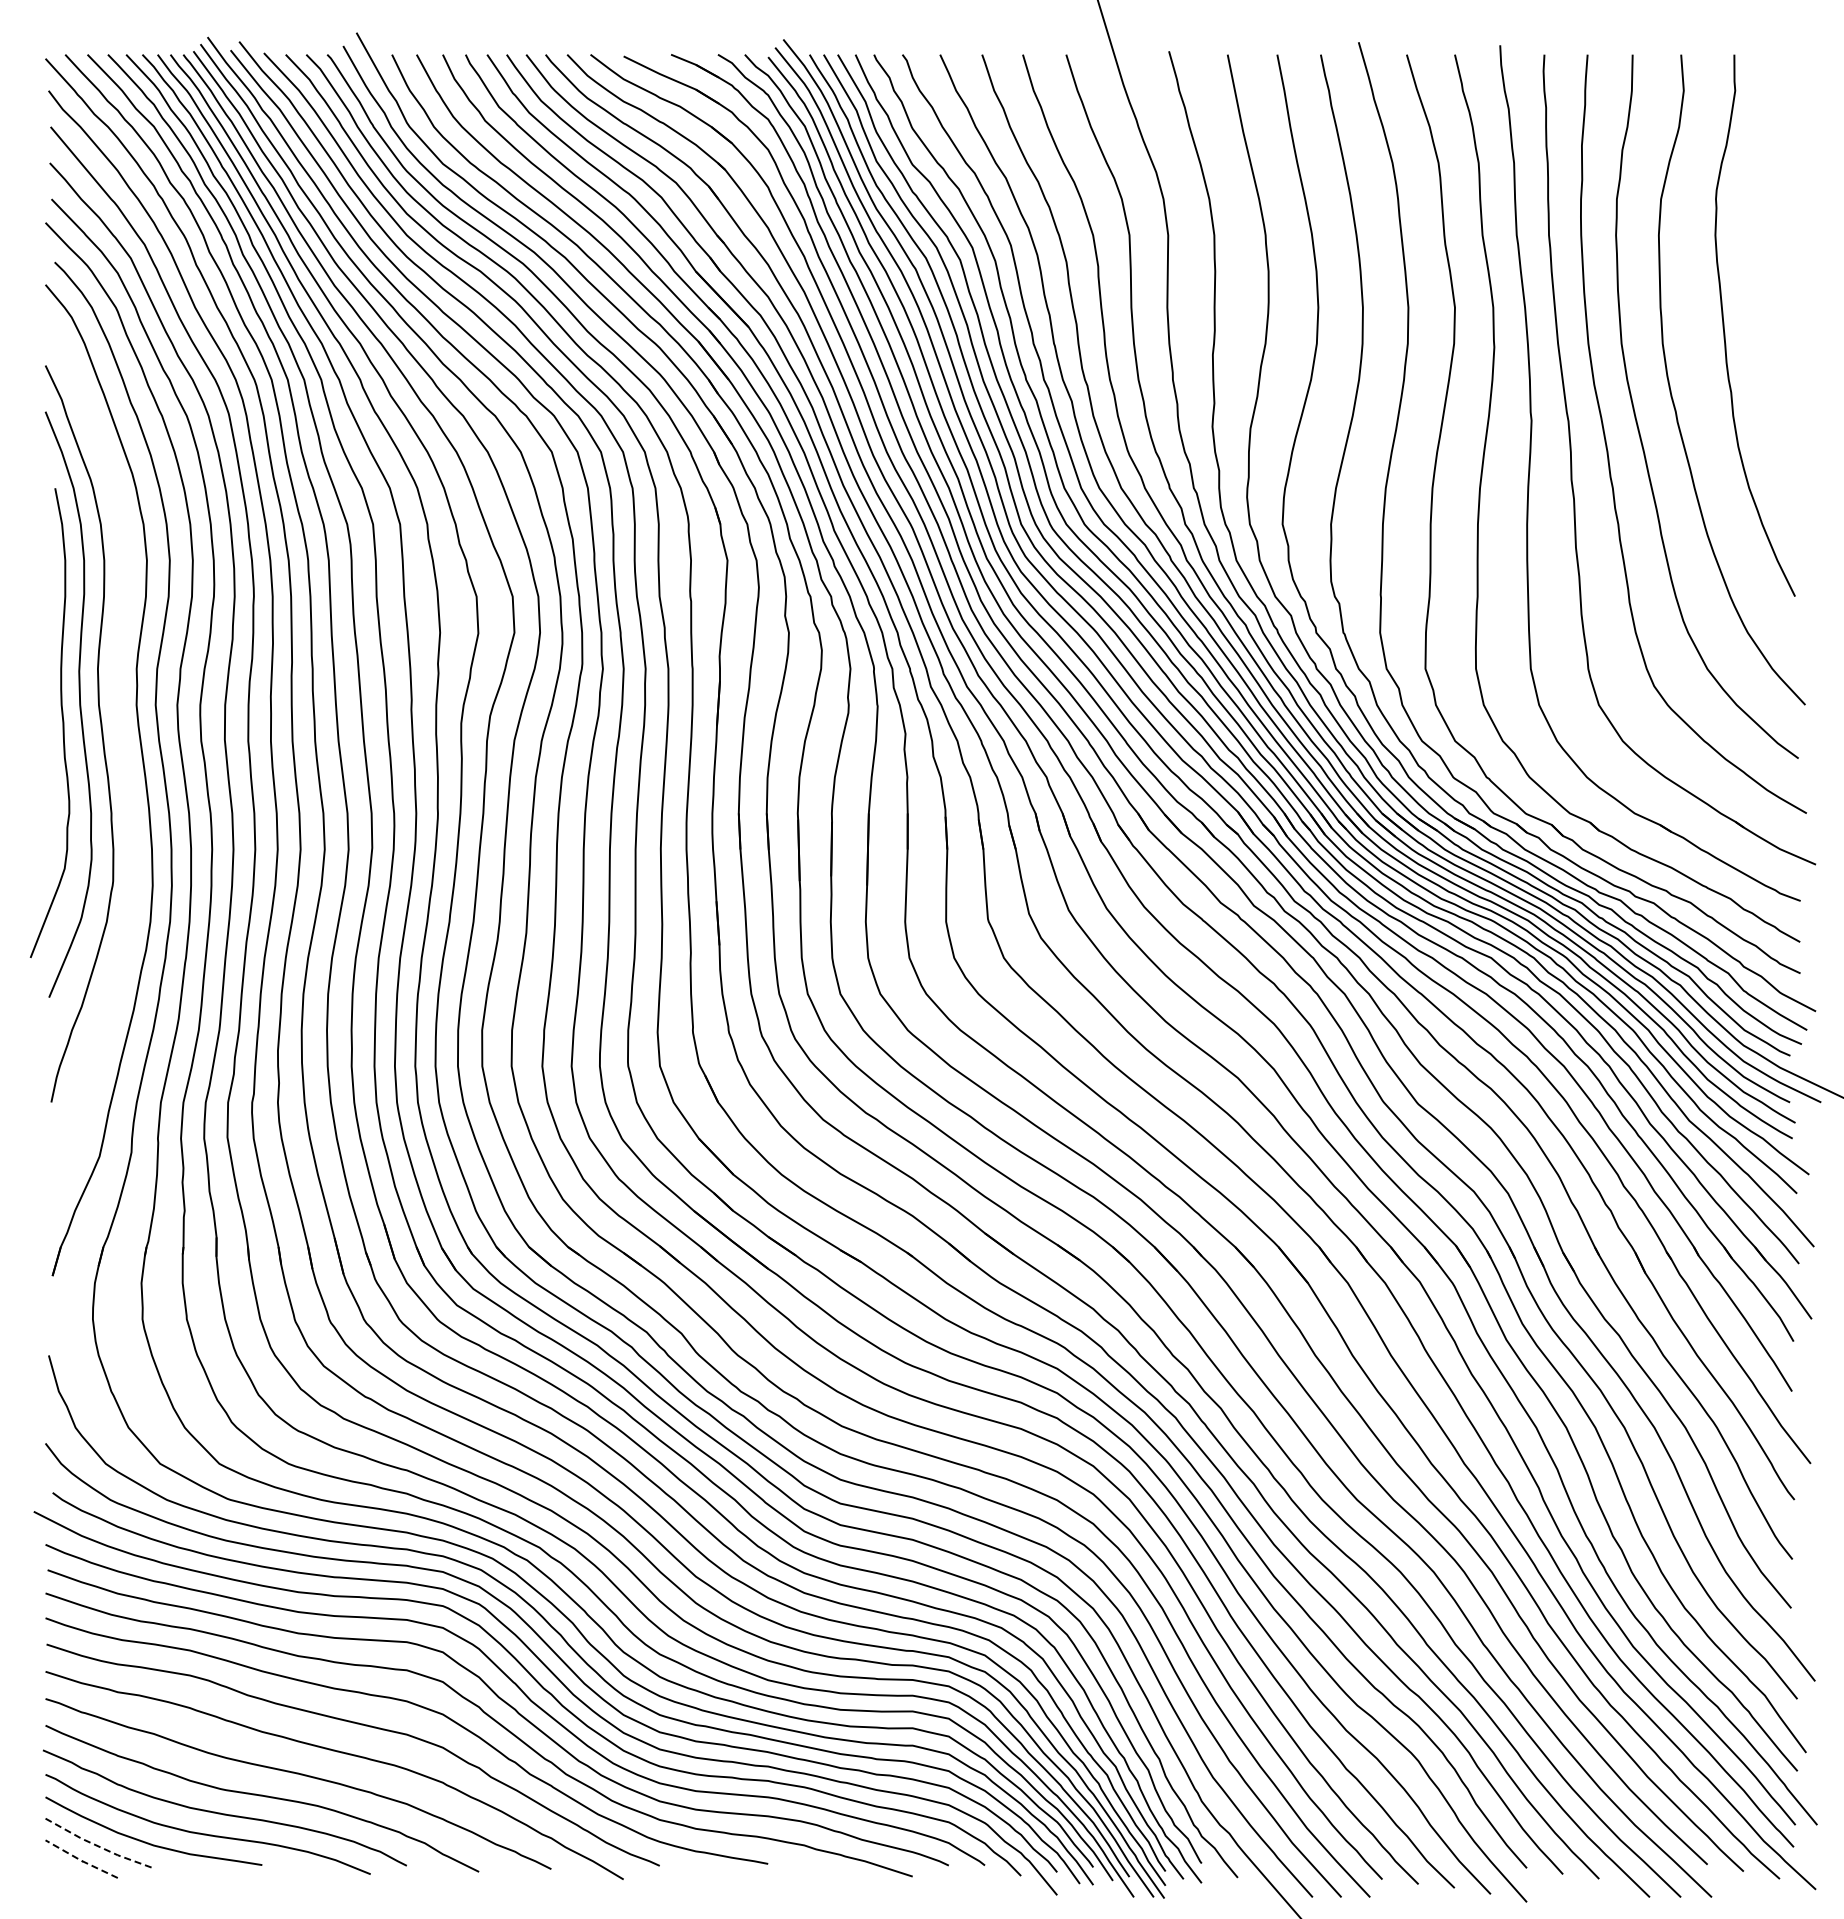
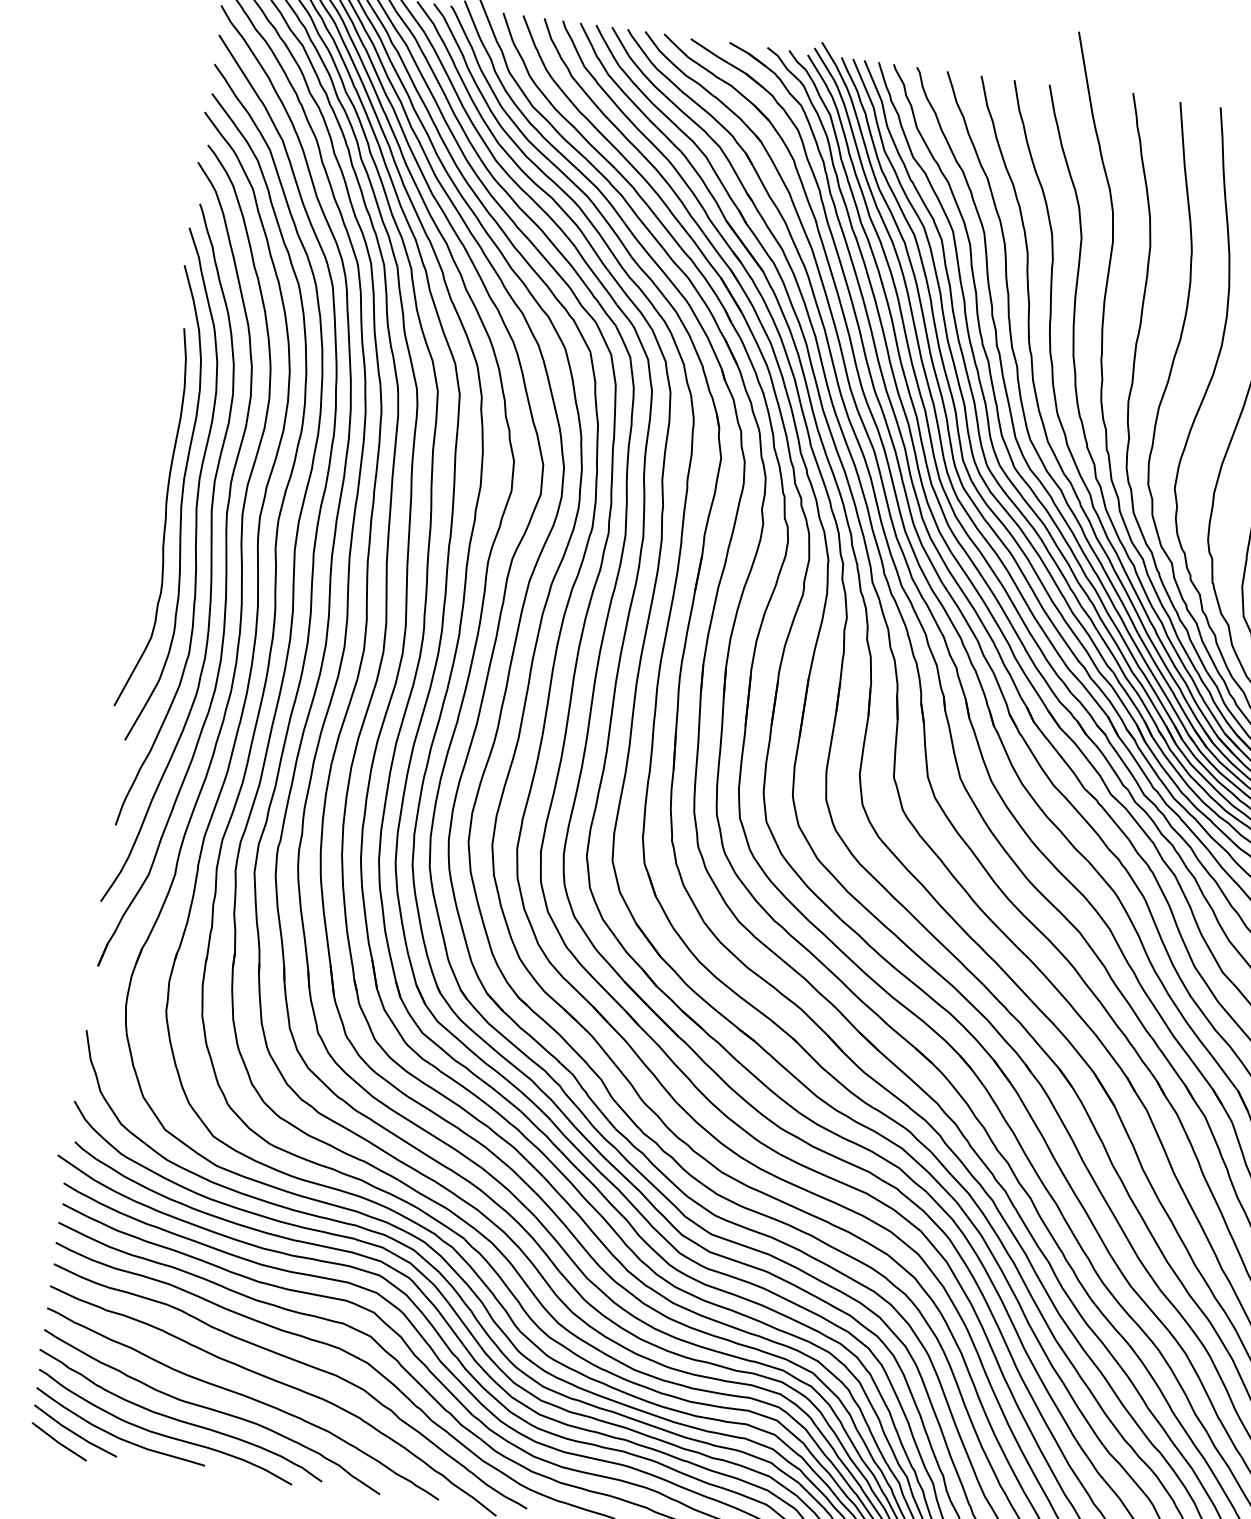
curve: (123, 760) -> (210, 556), added
line: (98, 1846) -> (74, 1433), dashed -> solid
line: (80, 1860) -> (58, 1442), dashed -> solid

